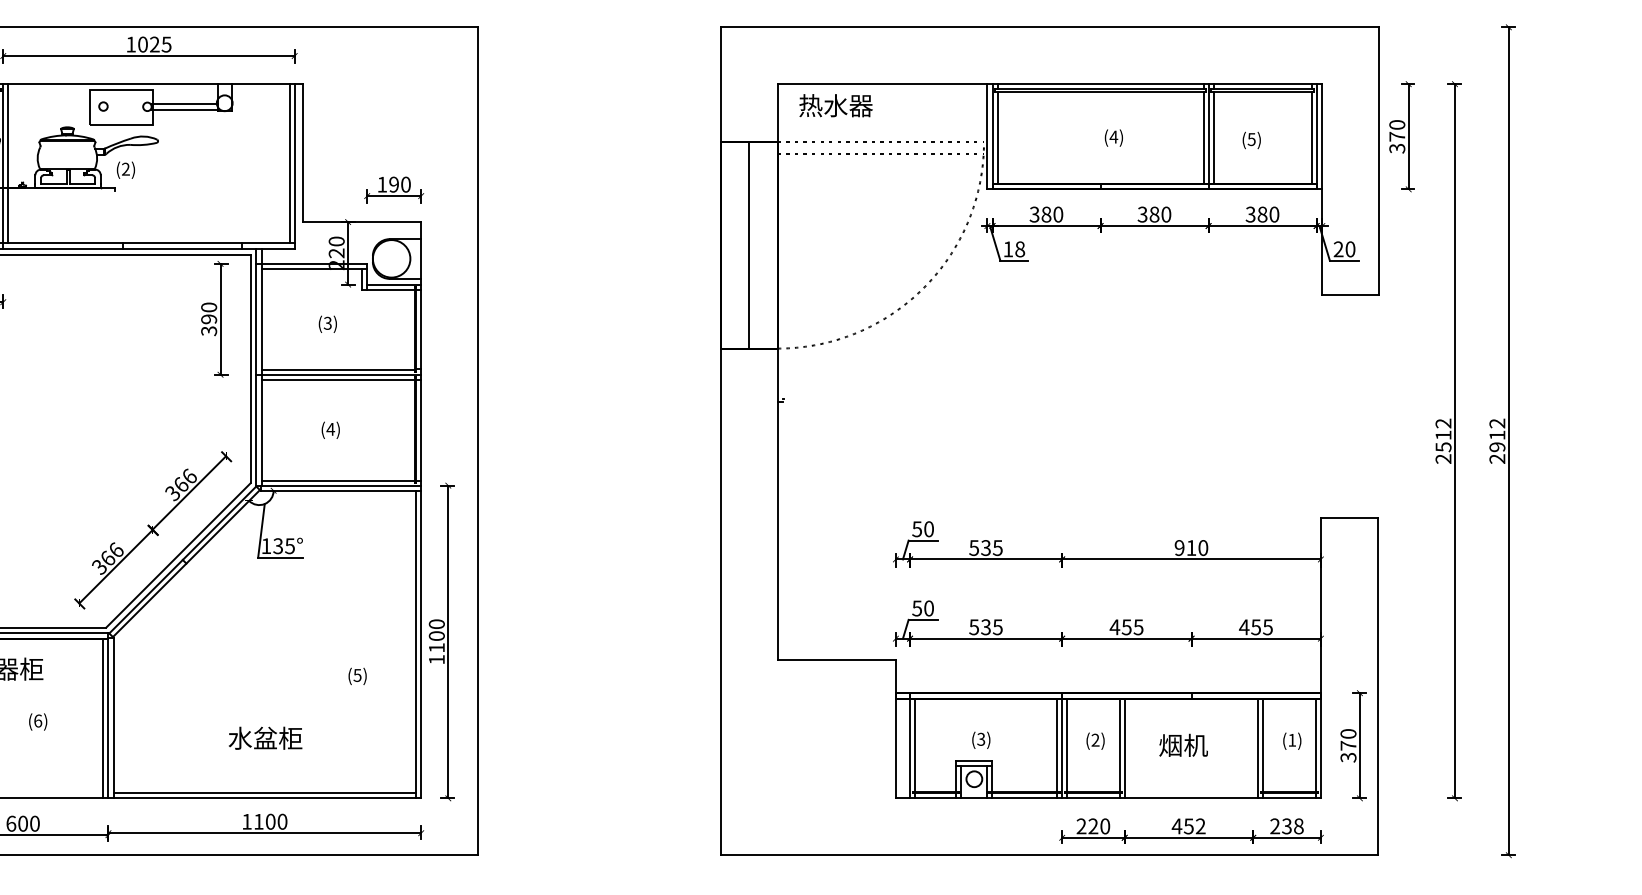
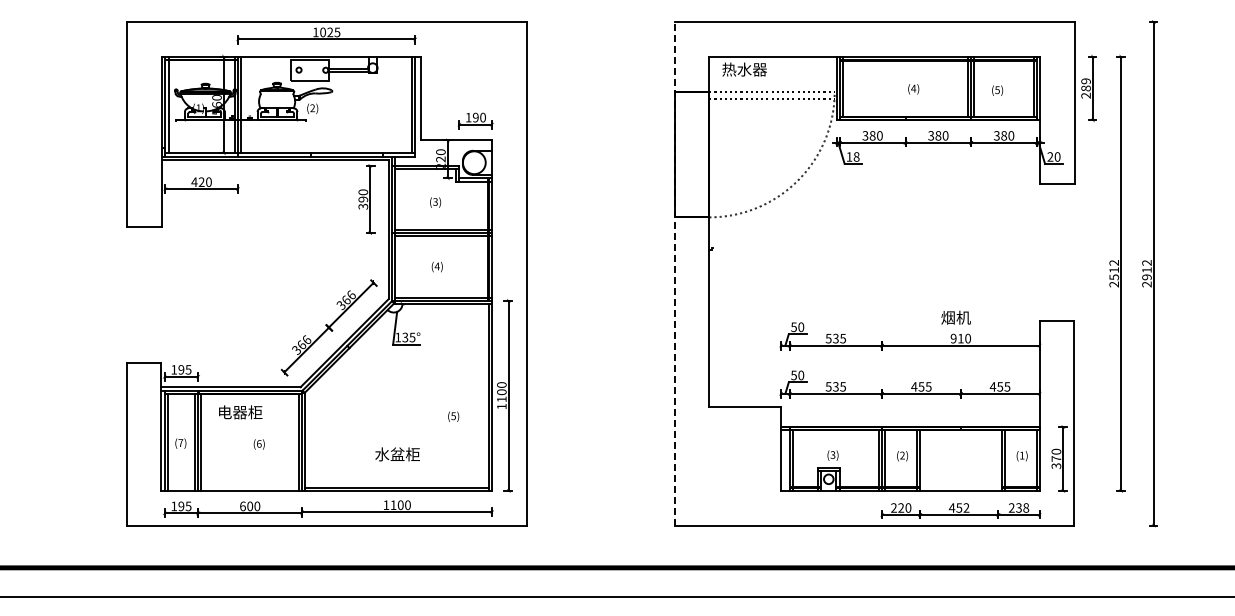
text: (1396, 136) -> (1085, 88), 370 -> 289
line: (748, 245) -> (691, 154), removed
line: (720, 440) -> (674, 273), solid -> dashed
text: (1182, 745) -> (955, 317), moved

